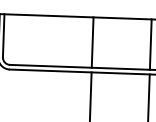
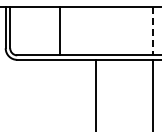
line: (92, 42) -> (60, 30), moved
line: (150, 45) -> (152, 31), solid -> dashed

